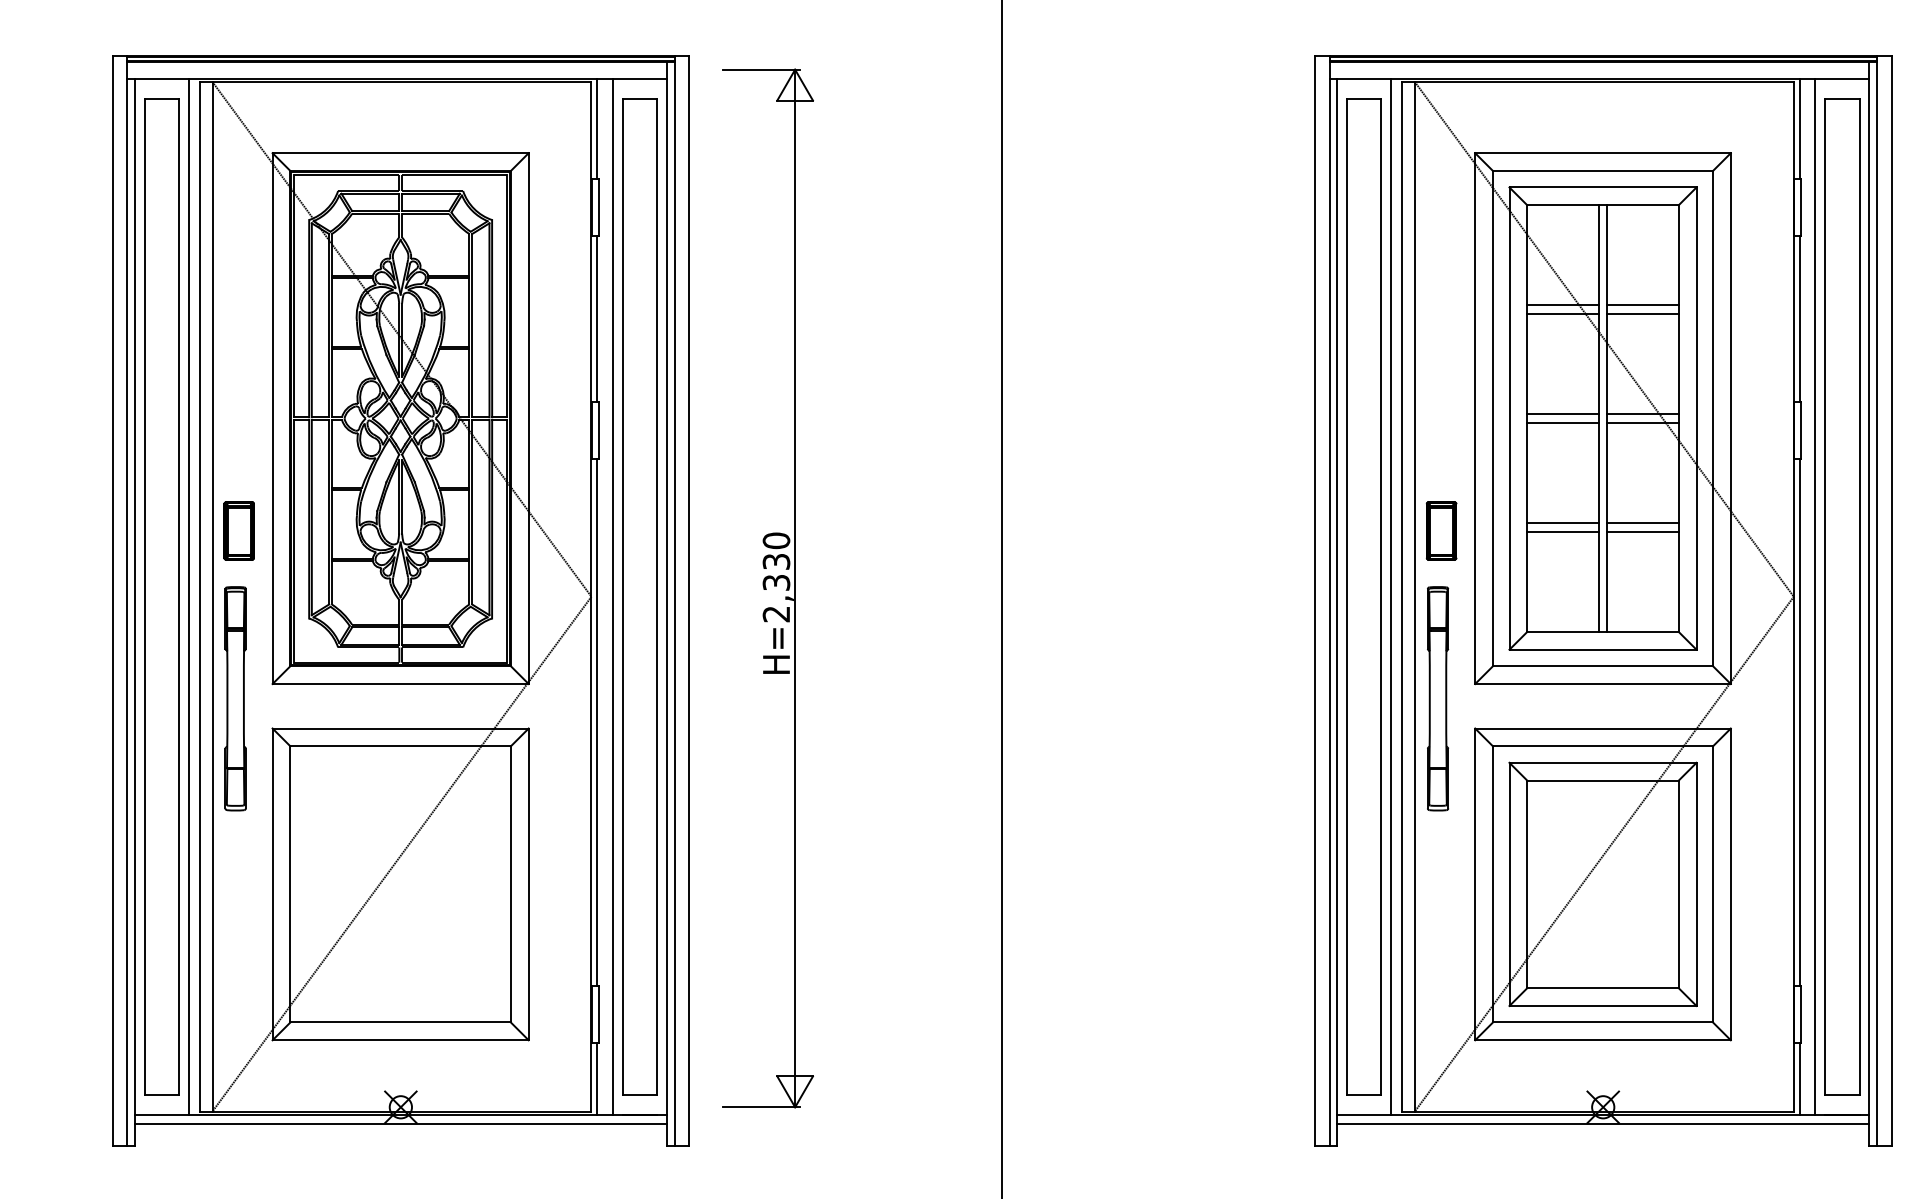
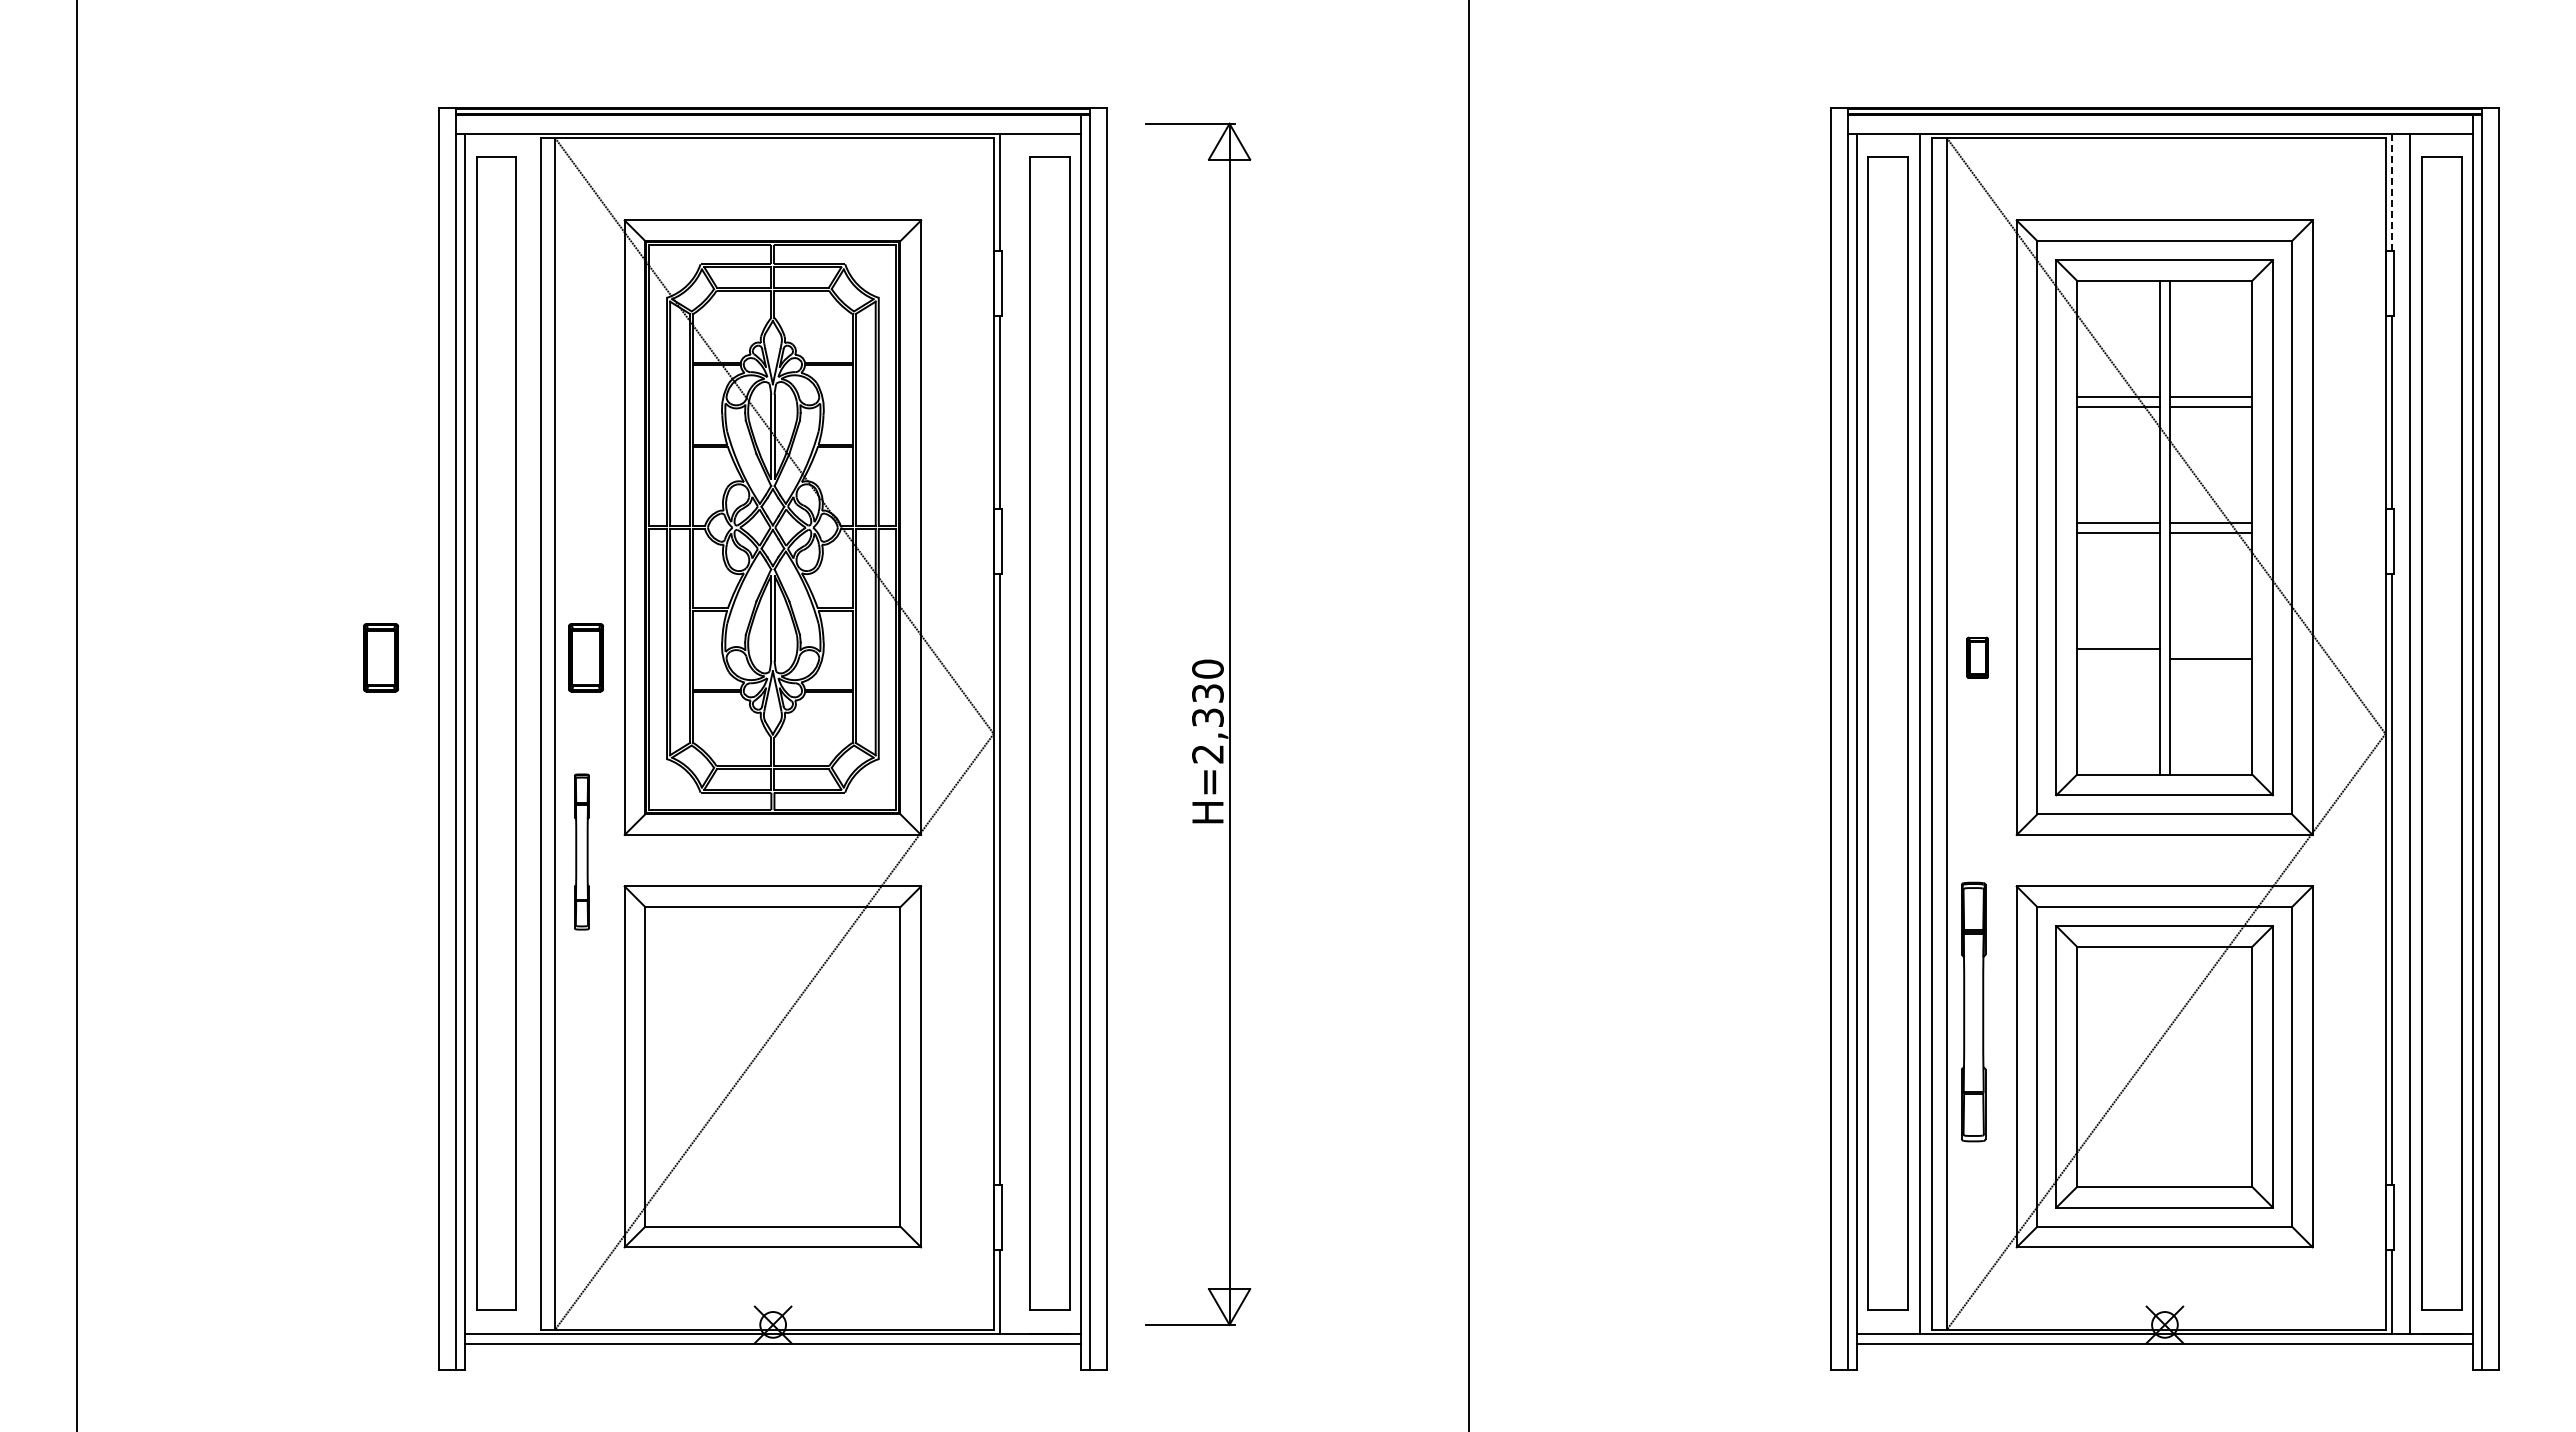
line: (1799, 129) -> (2392, 192), solid -> dashed
line: (1642, 522) -> (2210, 648), removed
part: (62, 530) -> (381, 657), added
part: (1441, 530) -> (1977, 657), size x0.6
line: (1563, 531) -> (2118, 658), removed
line: (188, 597) -> (527, 734), removed
line: (612, 597) -> (1018, 734), removed
part: (235, 698) -> (581, 851), size x0.6
part: (1437, 698) -> (1973, 1011), moved

